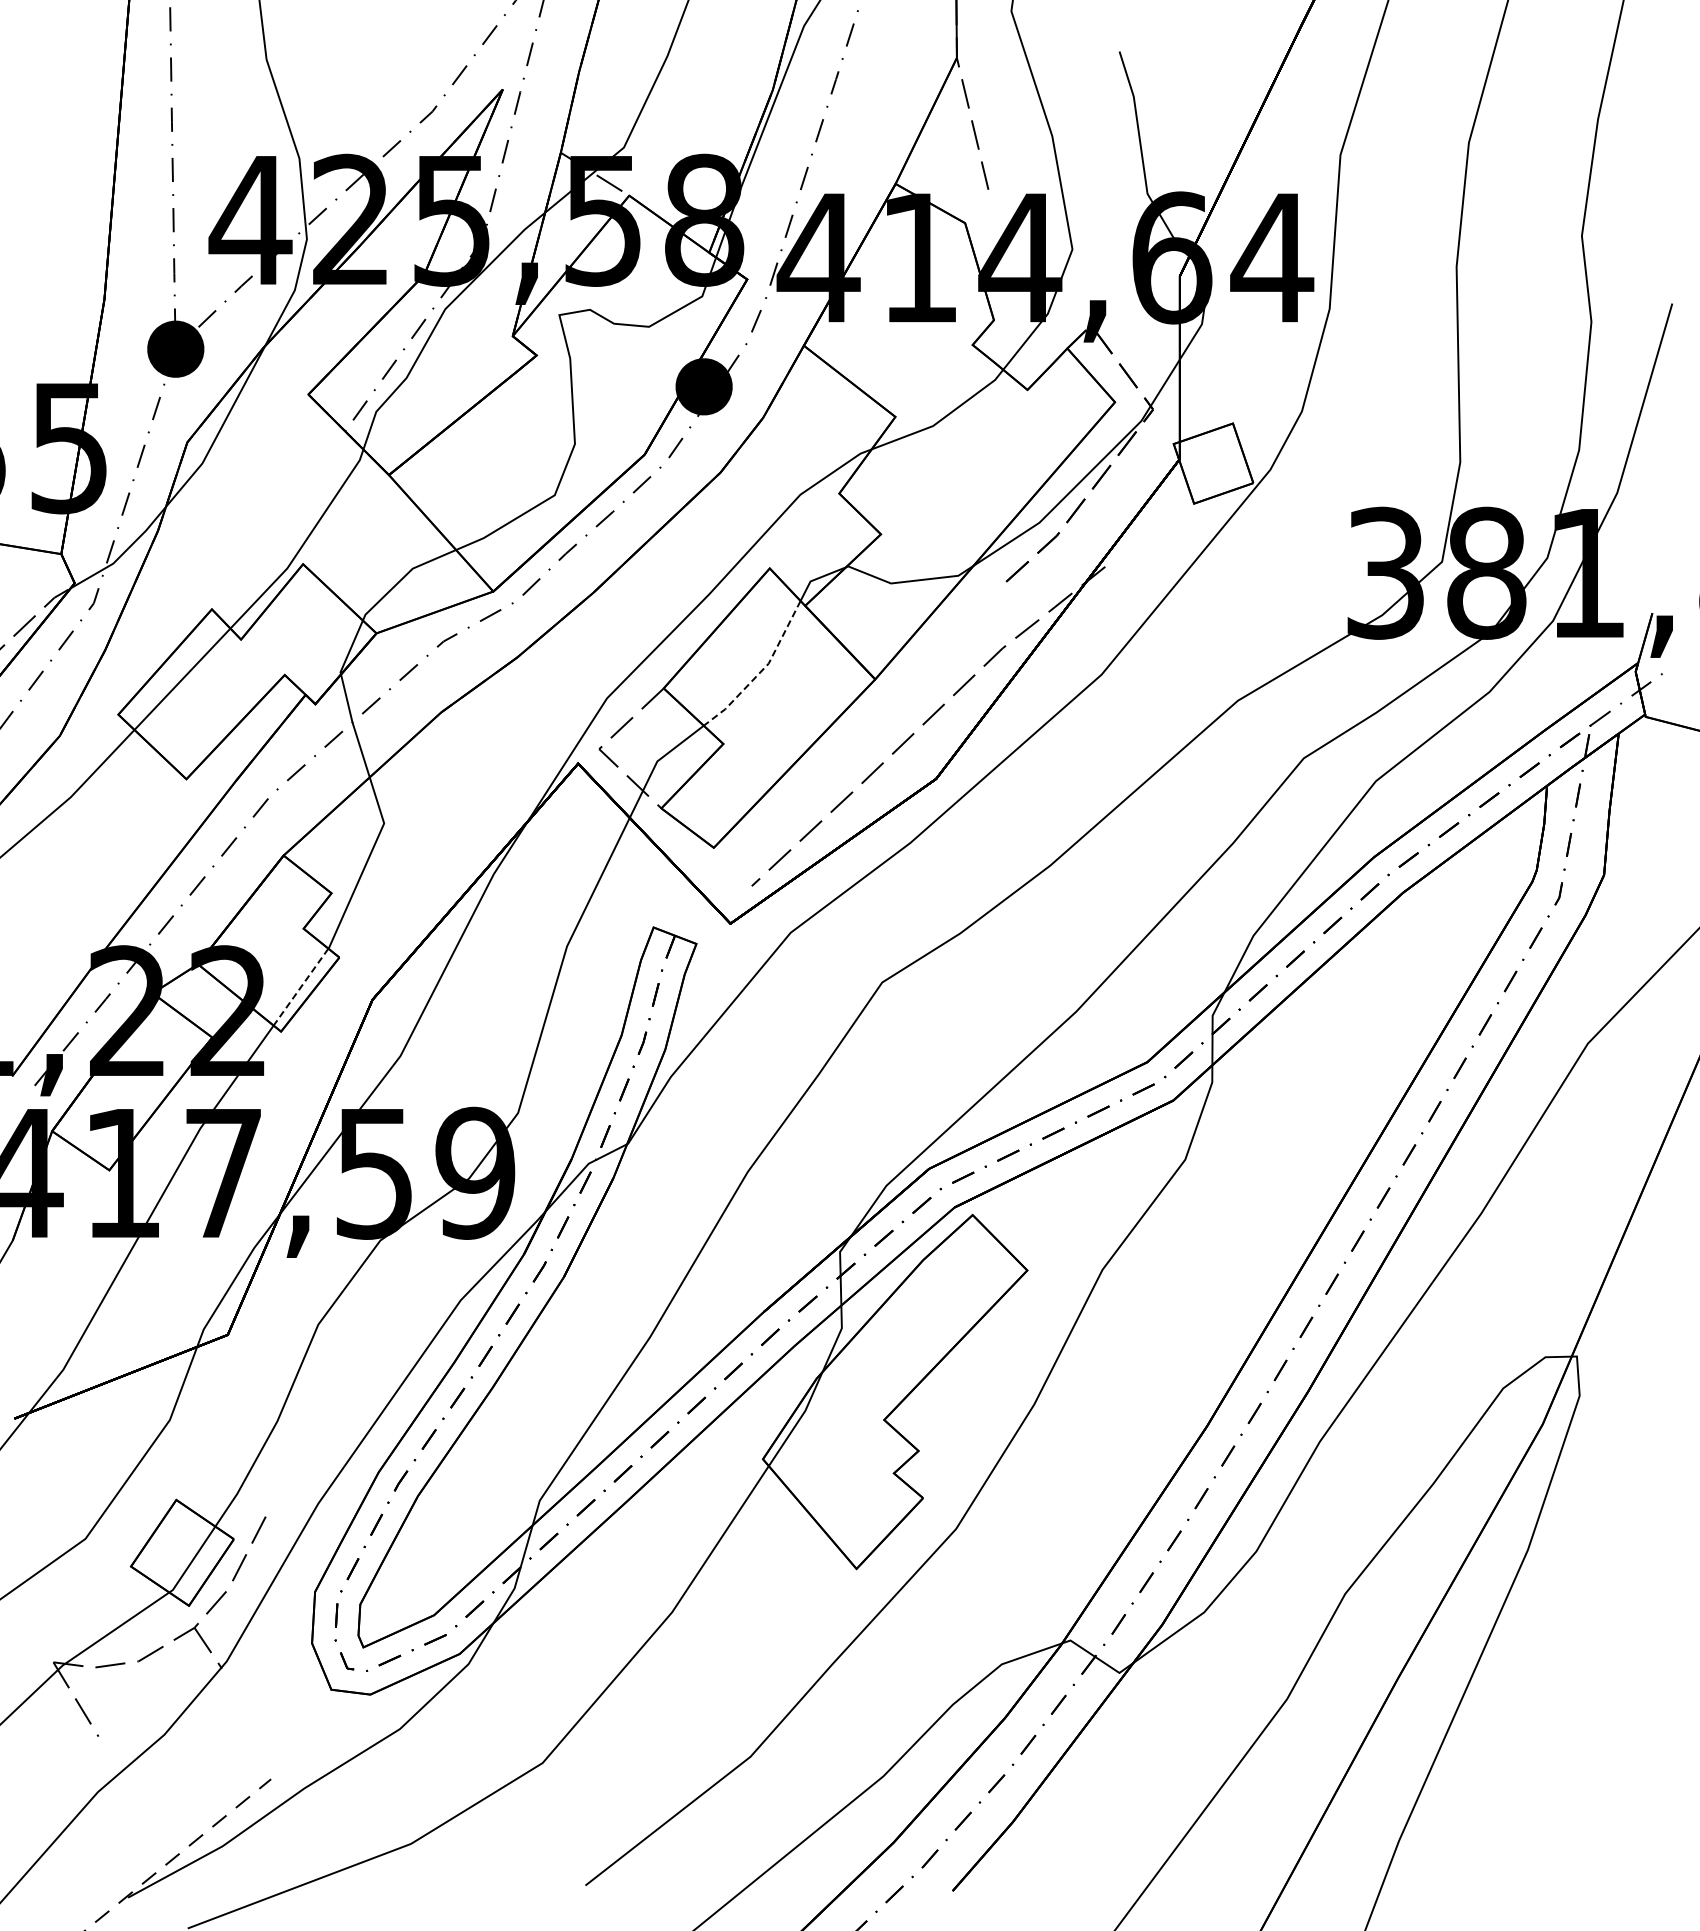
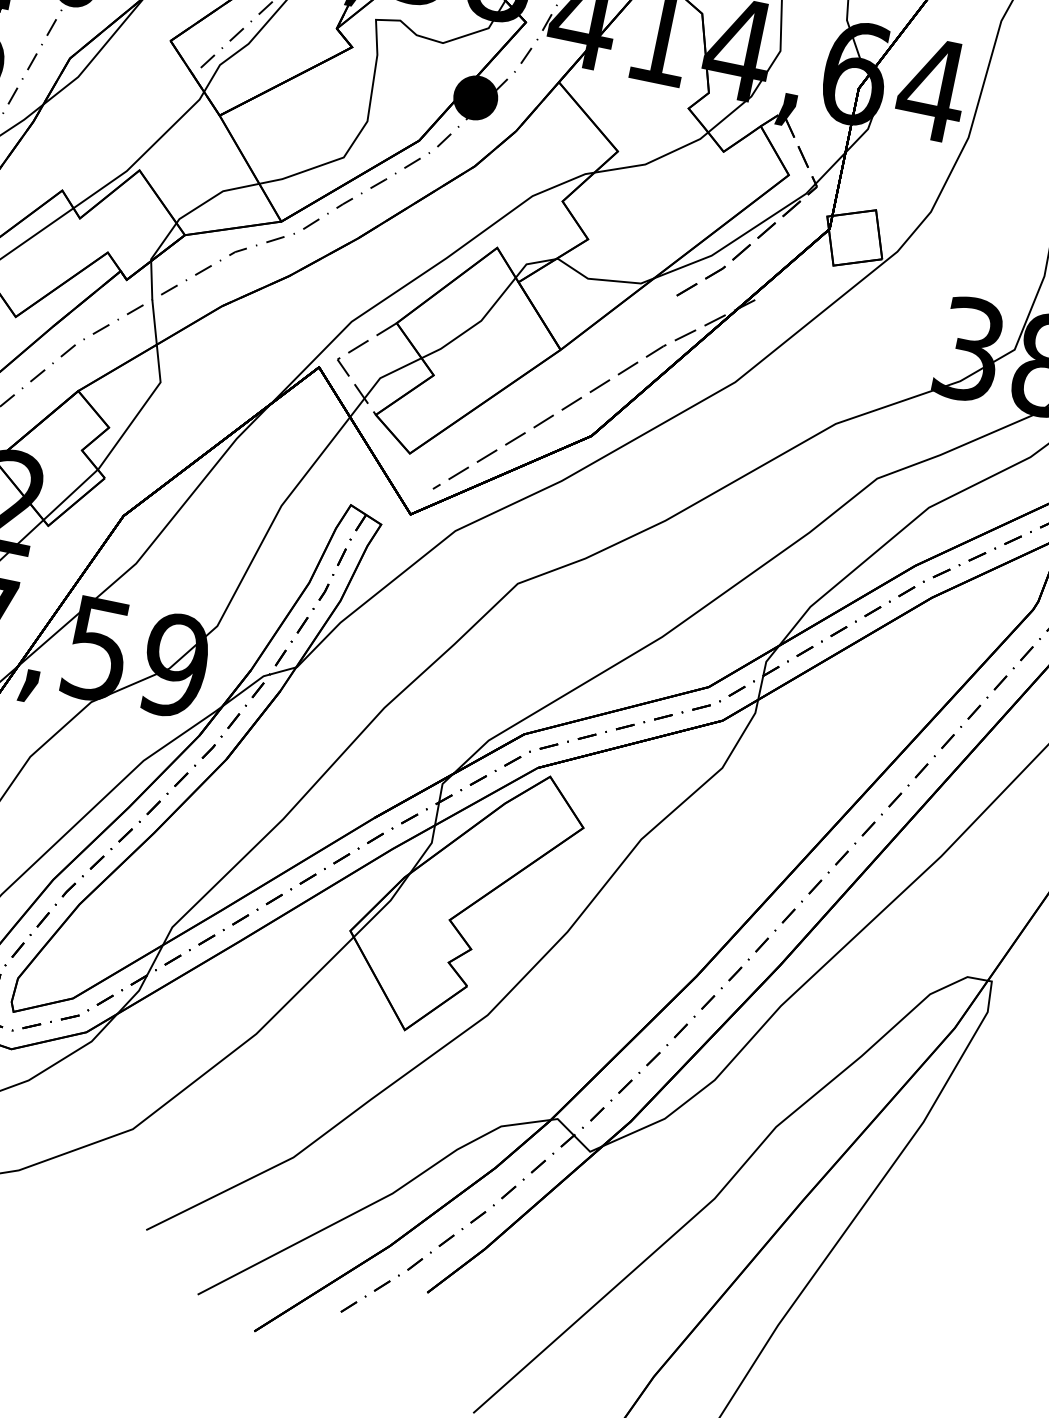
line: (761, 670) -> (474, 324), dashed -> solid
line: (300, 987) -> (70, 495), dashed -> solid

